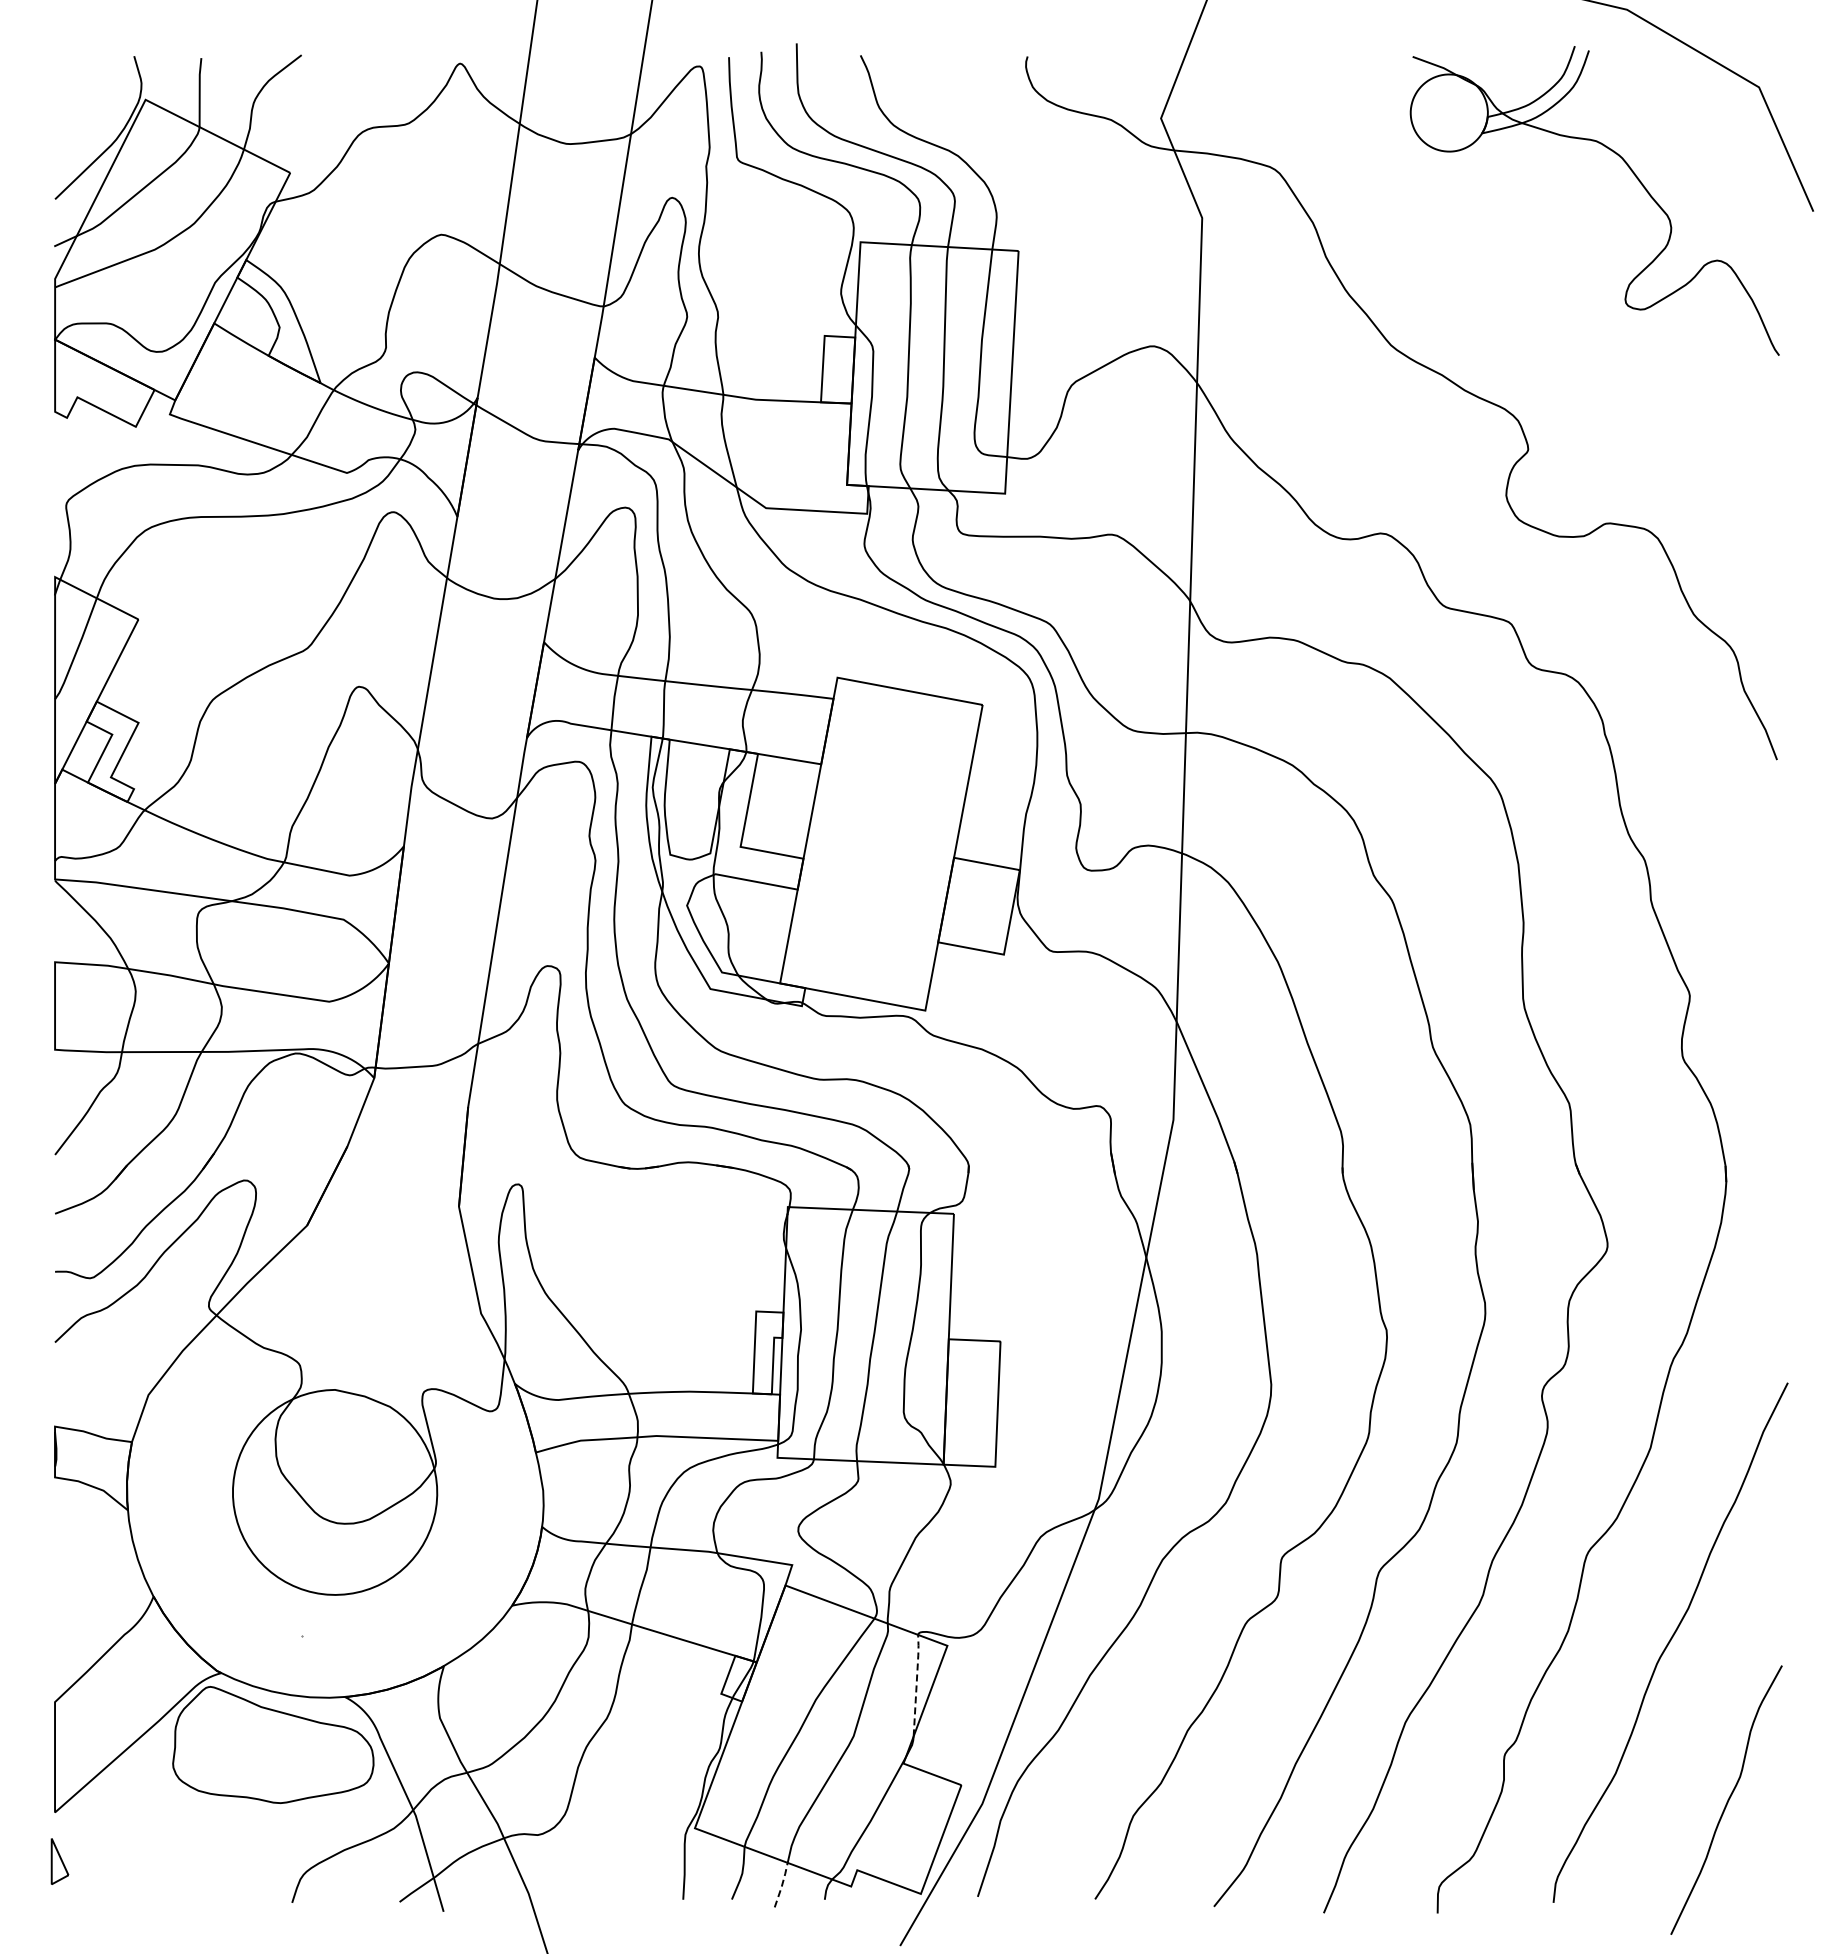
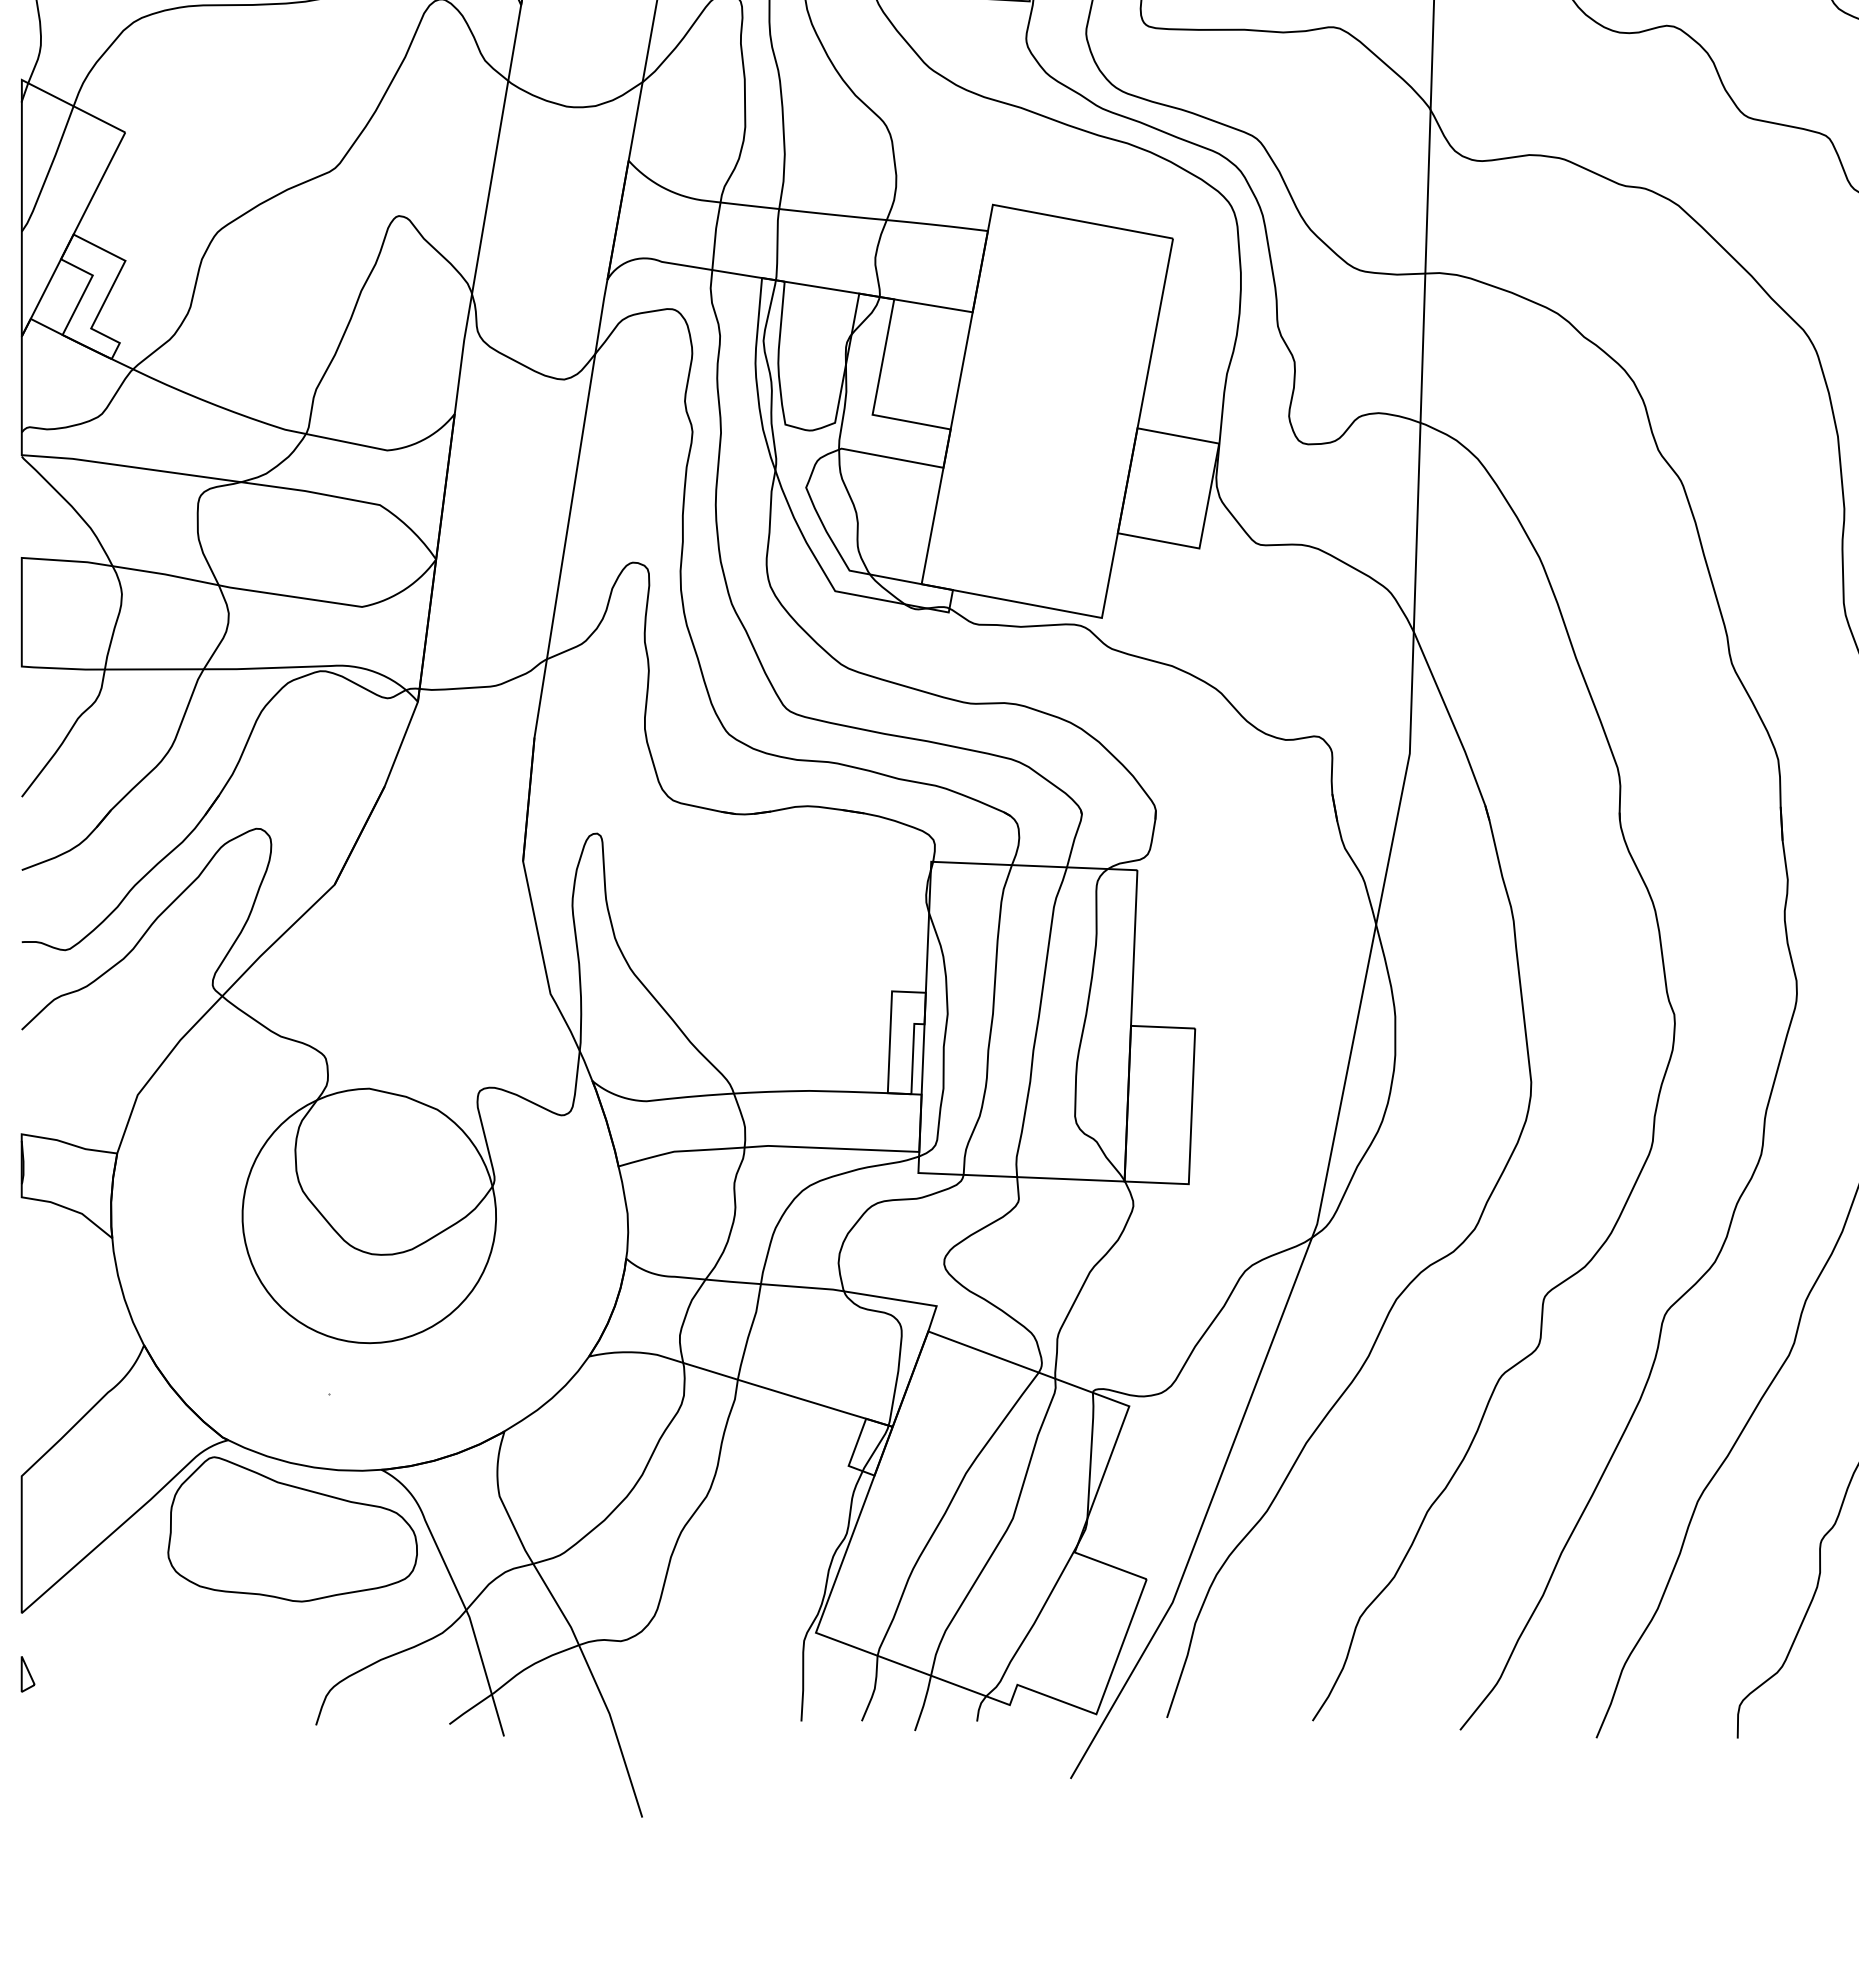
line: (916, 1683) -> (1090, 1453), dashed -> solid
part: (60, 1861) -> (28, 1674), size x0.62
line: (782, 1885) -> (924, 1703), dashed -> solid

